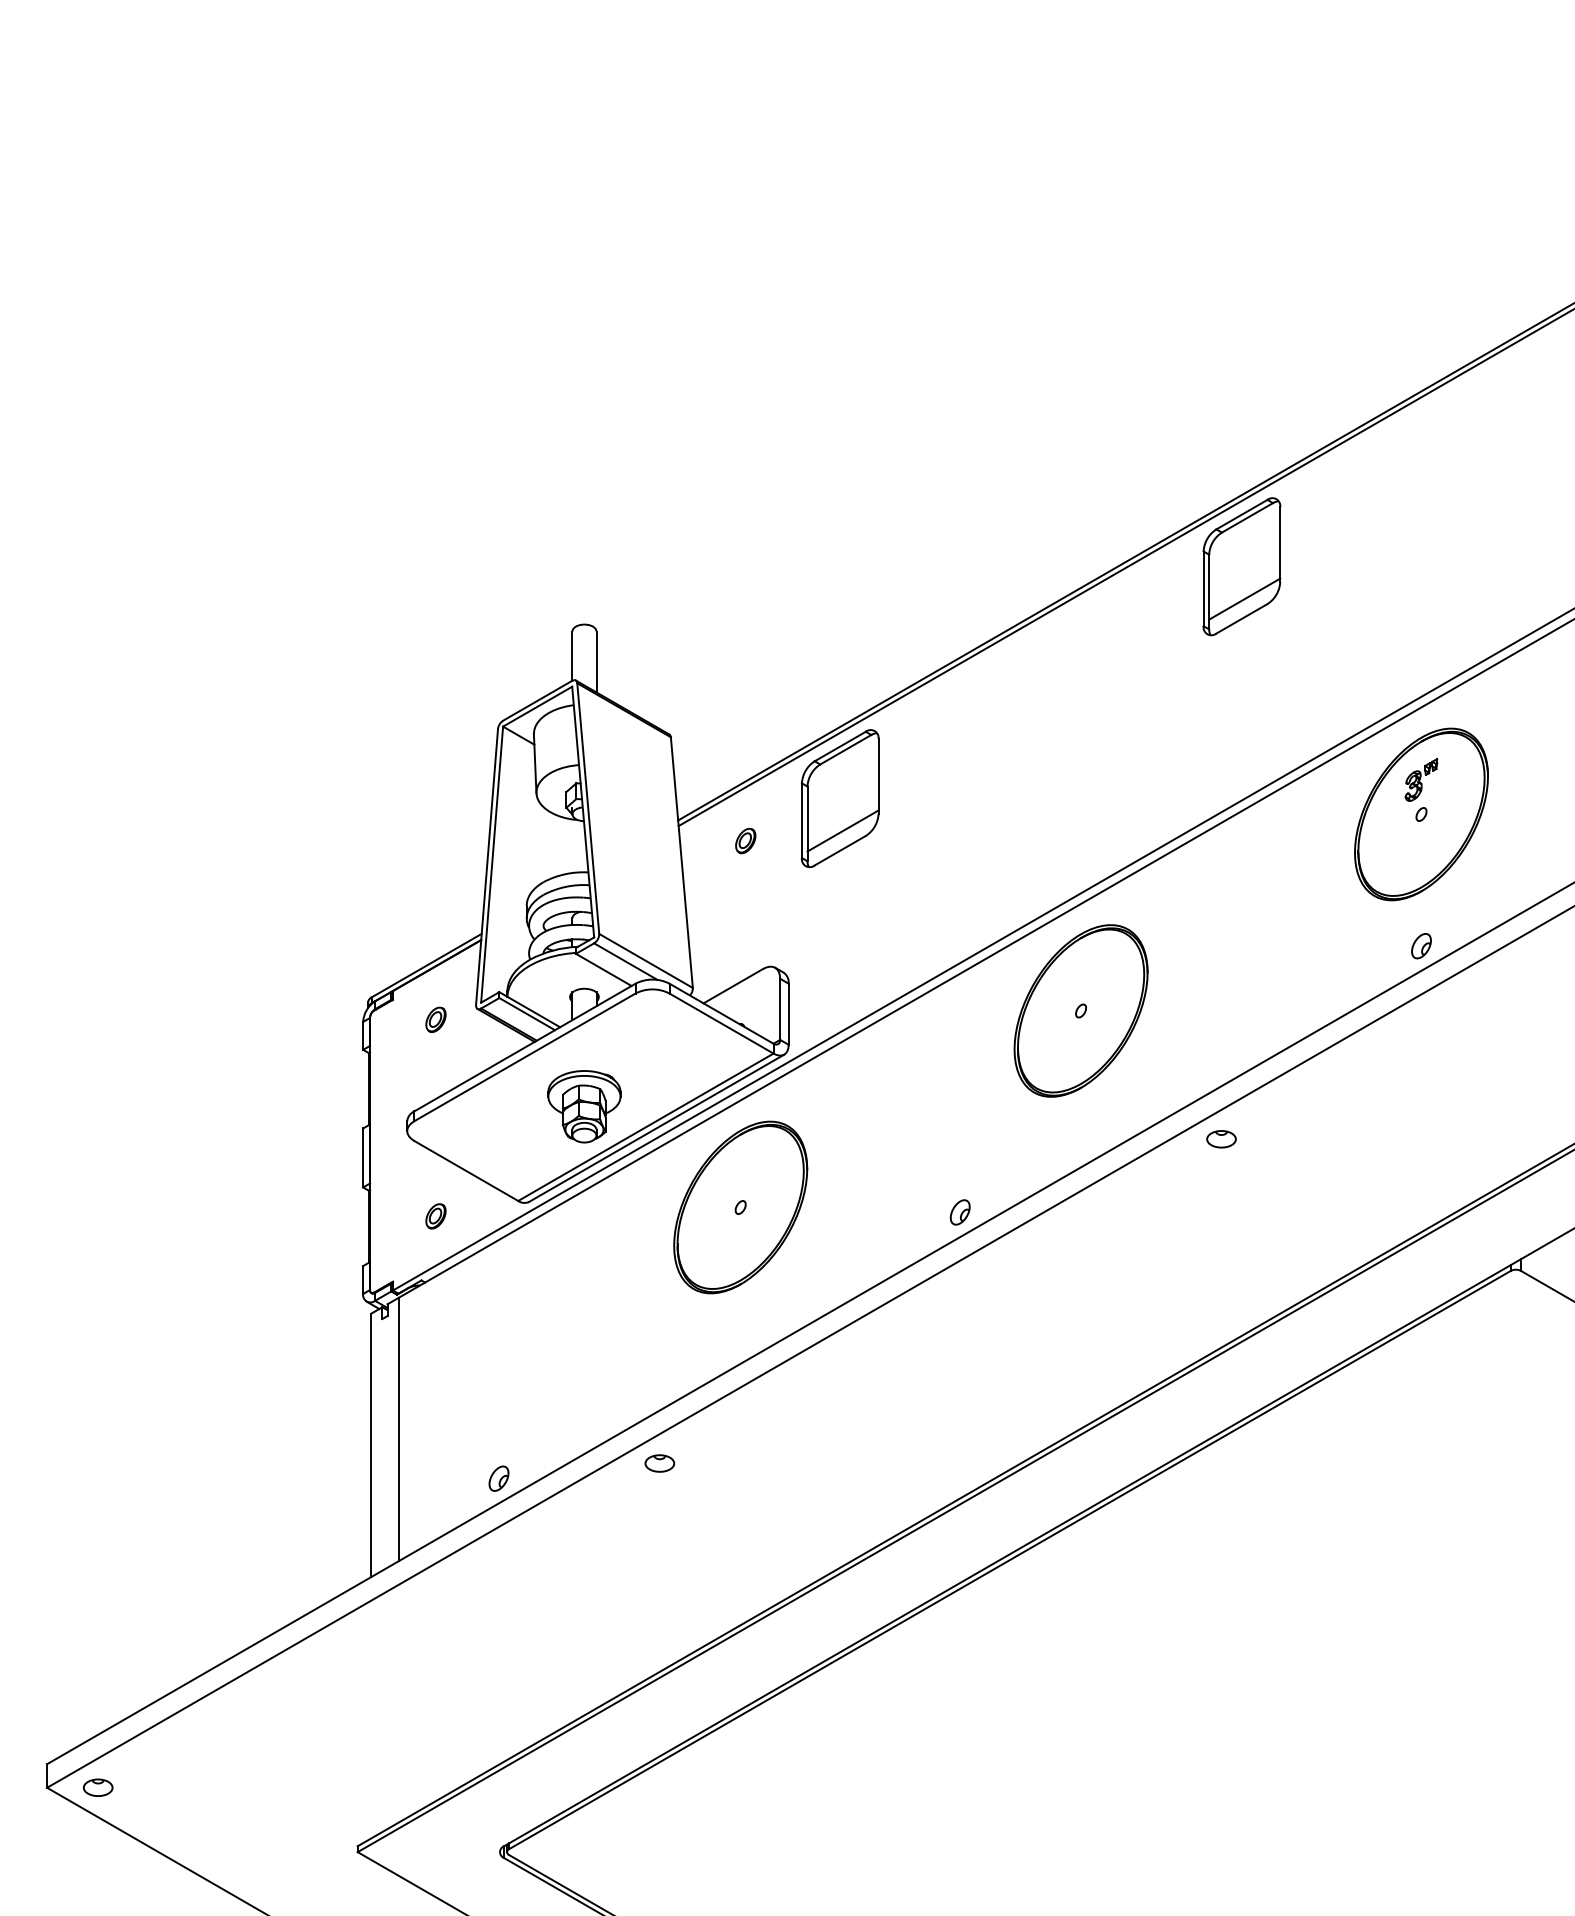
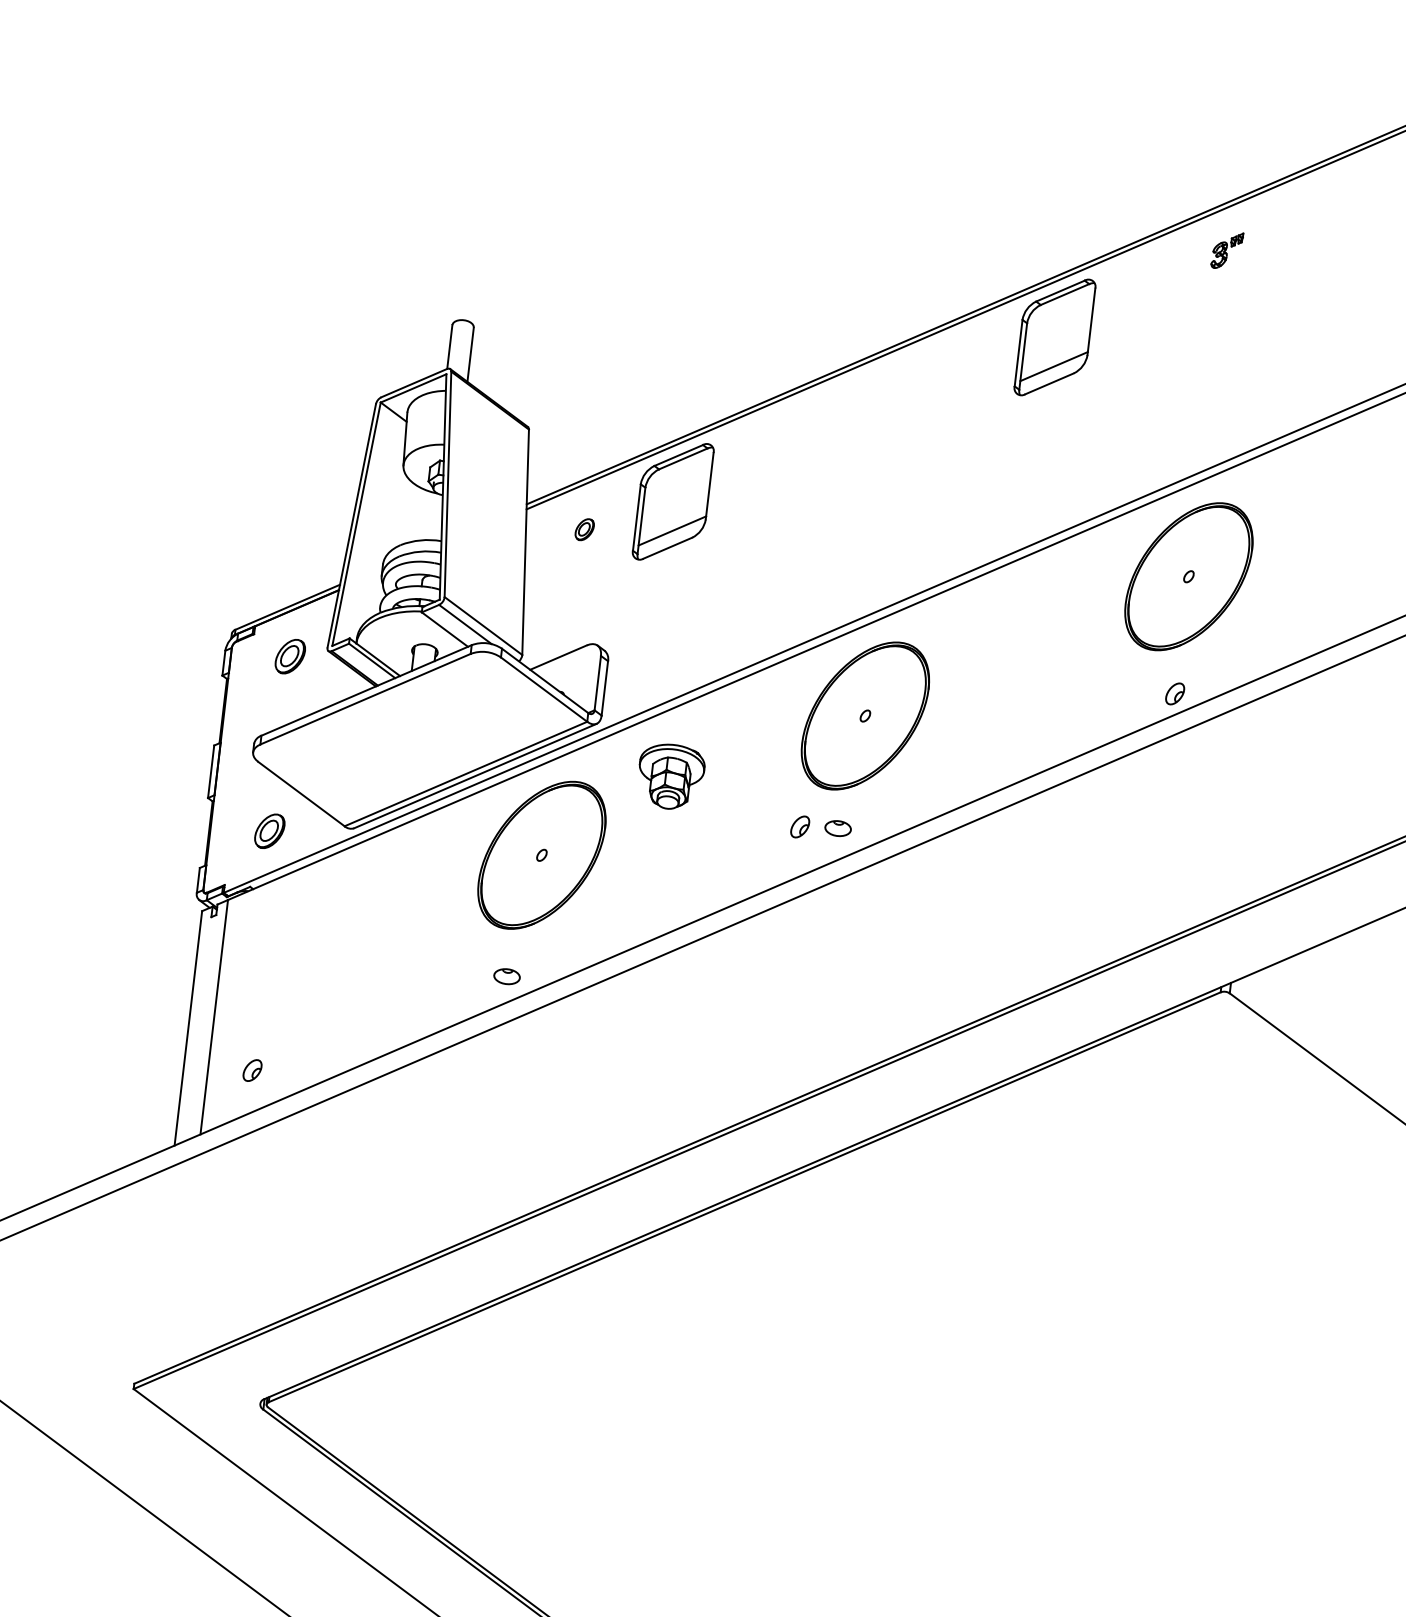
part: (1421, 779) -> (1227, 250), moved
part: (435, 1019) -> (289, 656), size x1.6
part: (584, 1106) -> (671, 776), moved
part: (1221, 1139) -> (838, 828), moved
part: (959, 1212) -> (799, 826), moved
part: (435, 1216) -> (269, 831), size x1.6
part: (659, 1463) -> (506, 976), moved
part: (498, 1478) -> (252, 1070), moved

